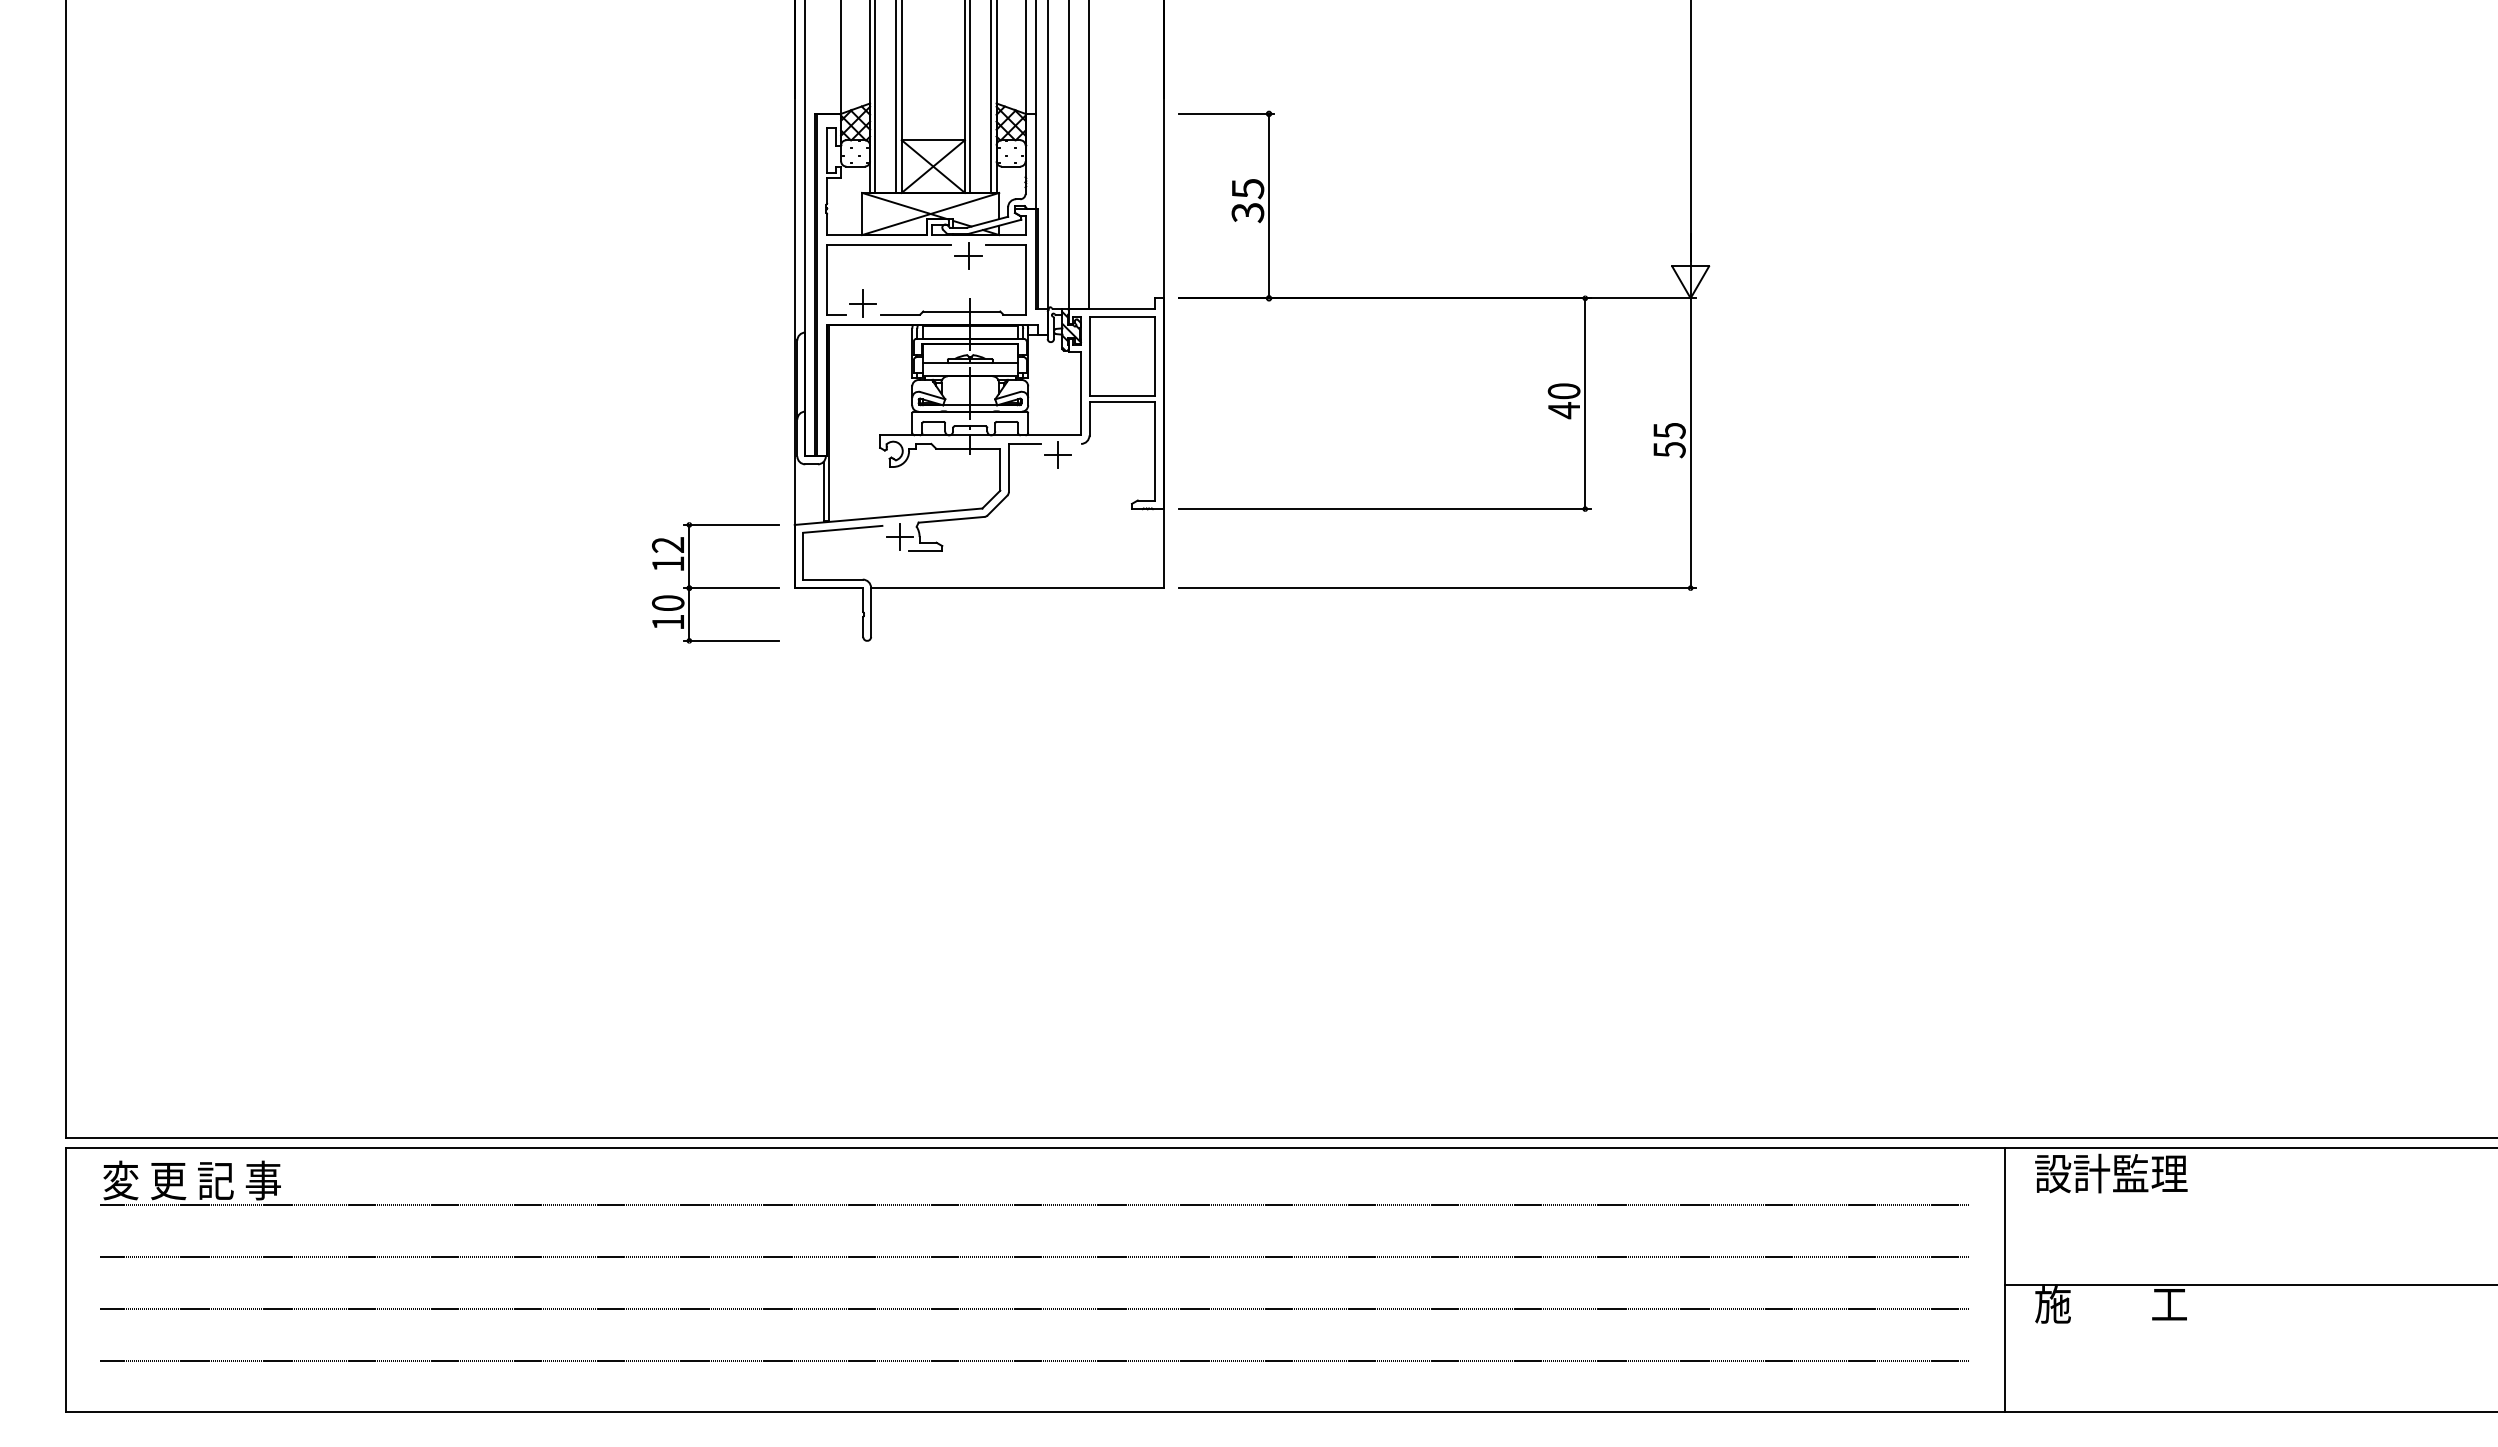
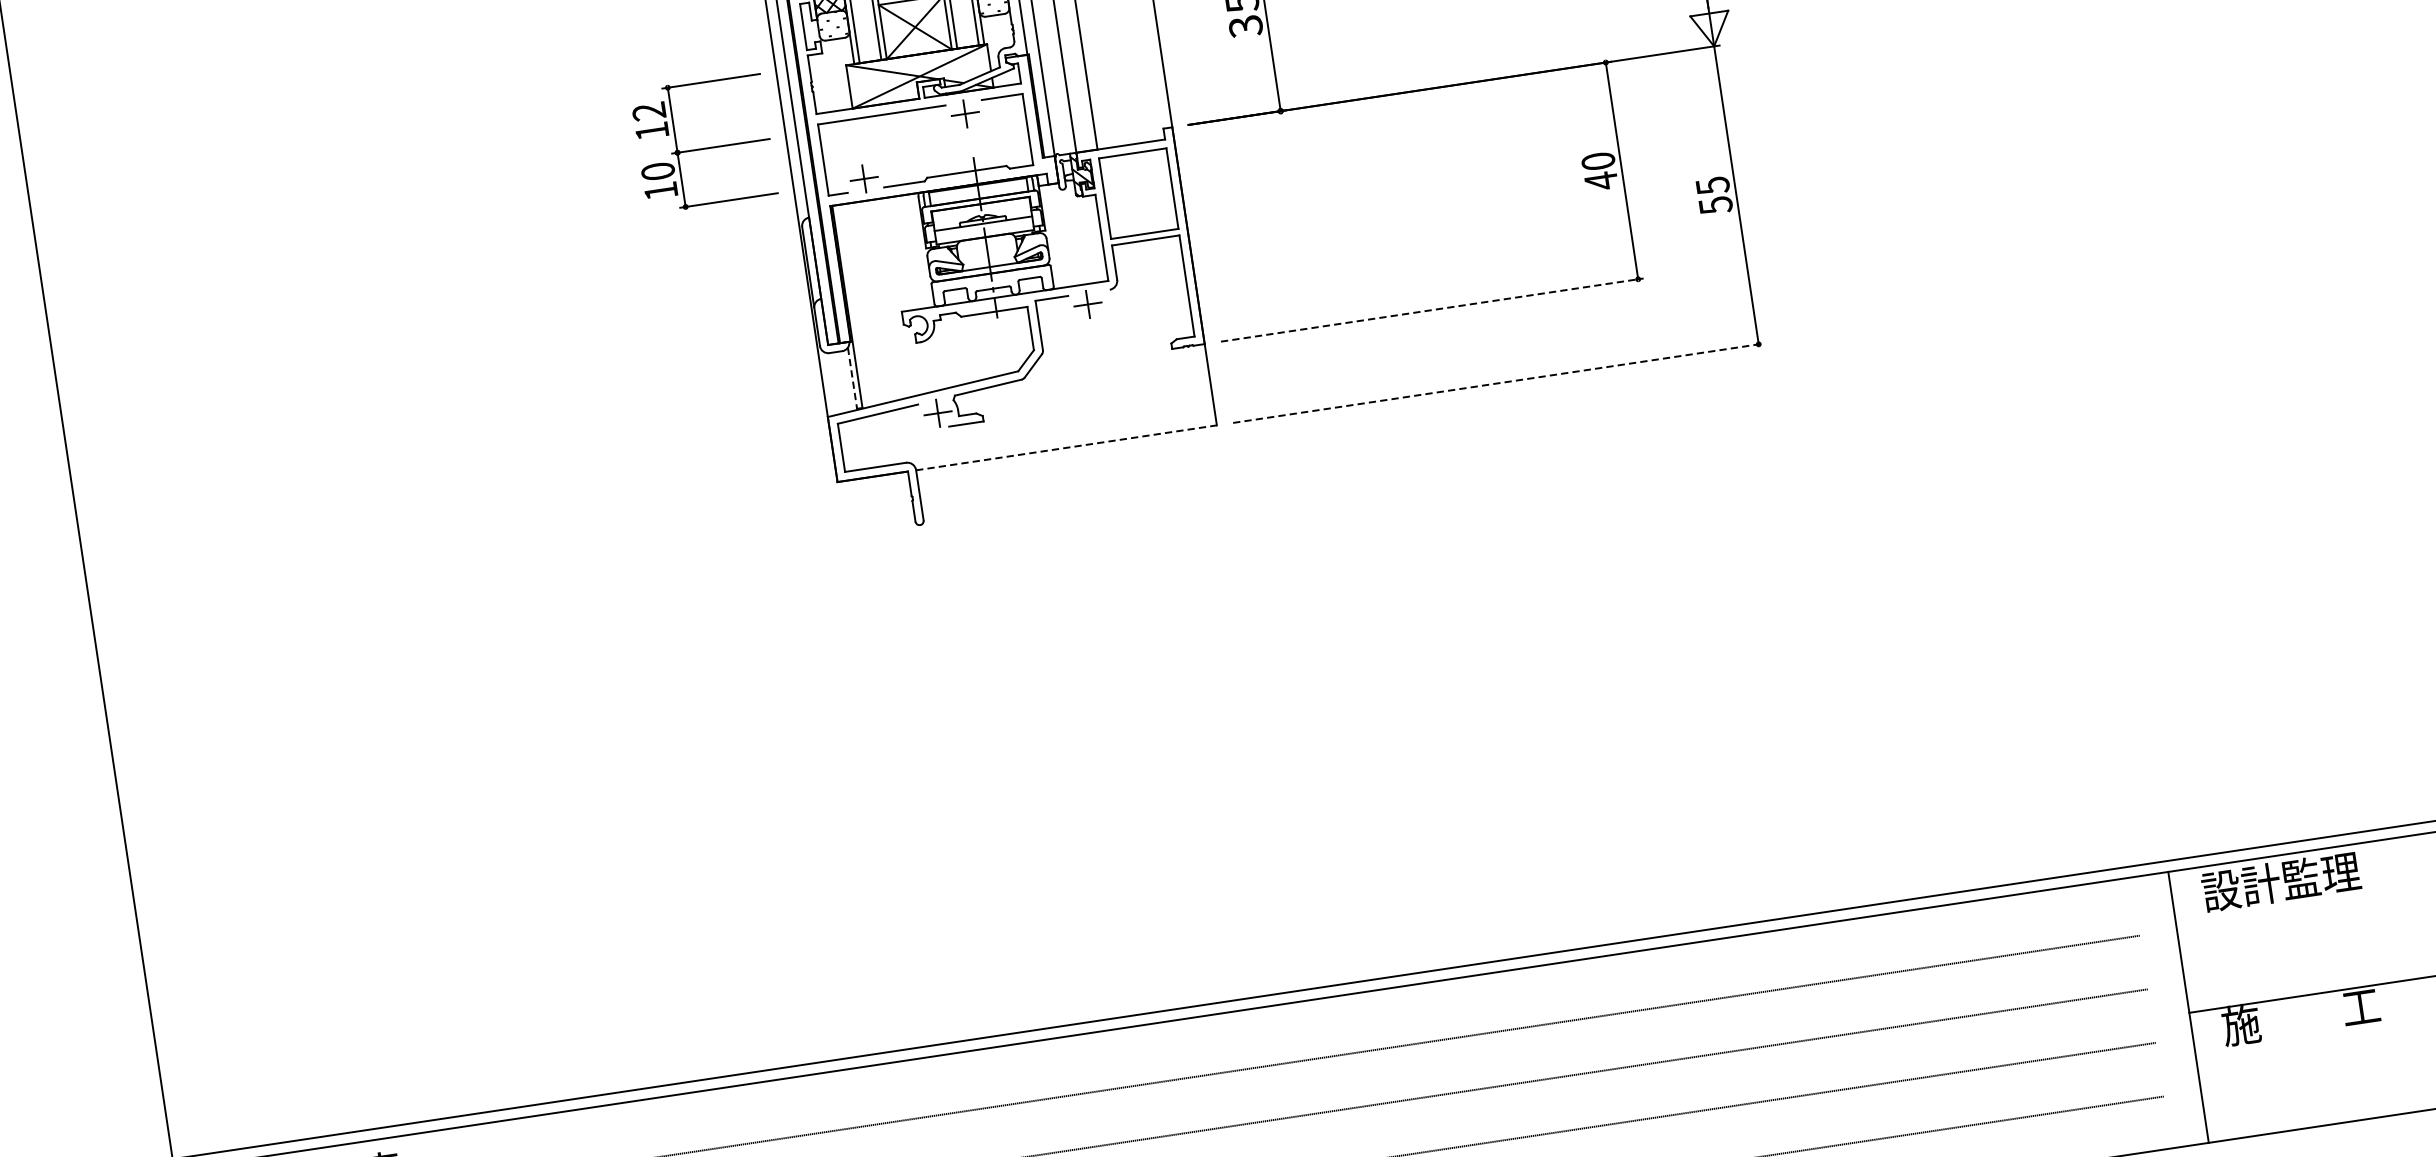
line: (823, 491) -> (852, 378), solid -> dashed
line: (1384, 509) -> (1431, 310), solid -> dashed
part: (715, 582) -> (703, 142), moved
line: (1017, 588) -> (1066, 448), solid -> dashed
line: (1438, 588) -> (1499, 383), solid -> dashed

